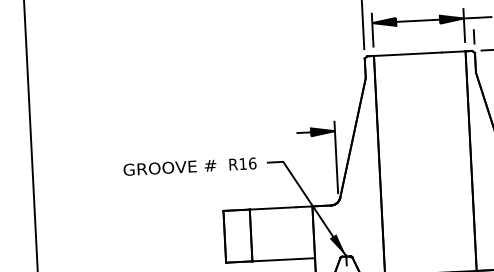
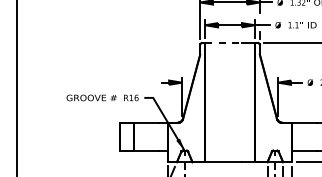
line: (409, 54) -> (224, 43), solid -> dashed

